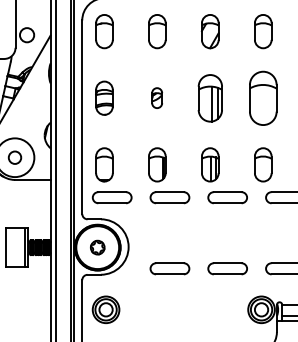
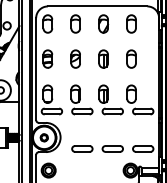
part: (156, 97) -> (75, 58), size x1.67
part: (210, 97) -> (103, 58), size x0.71
part: (263, 97) -> (131, 58), size x0.62

